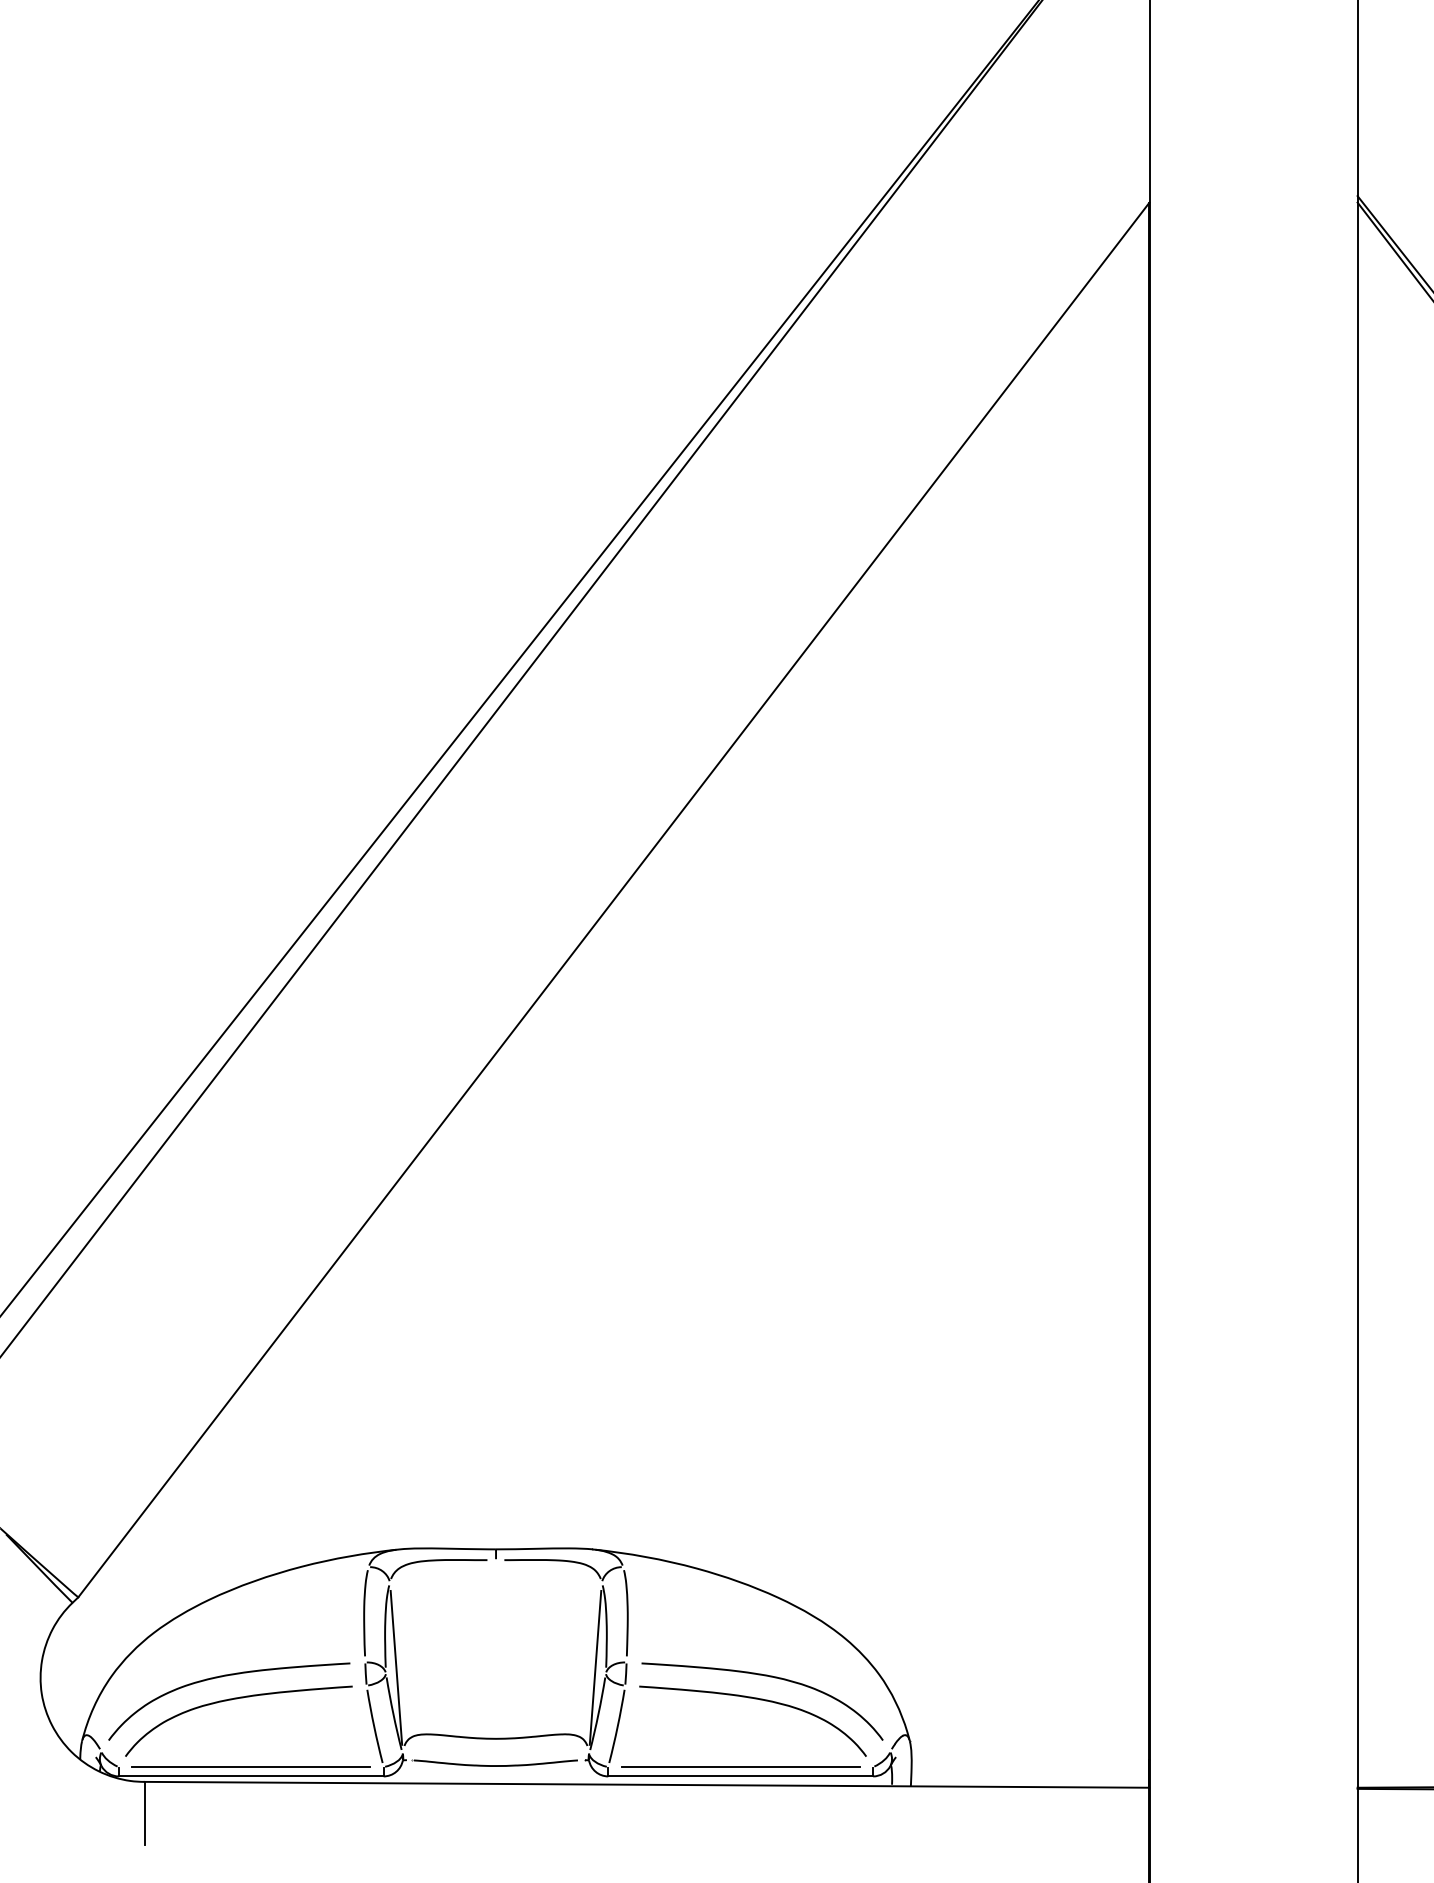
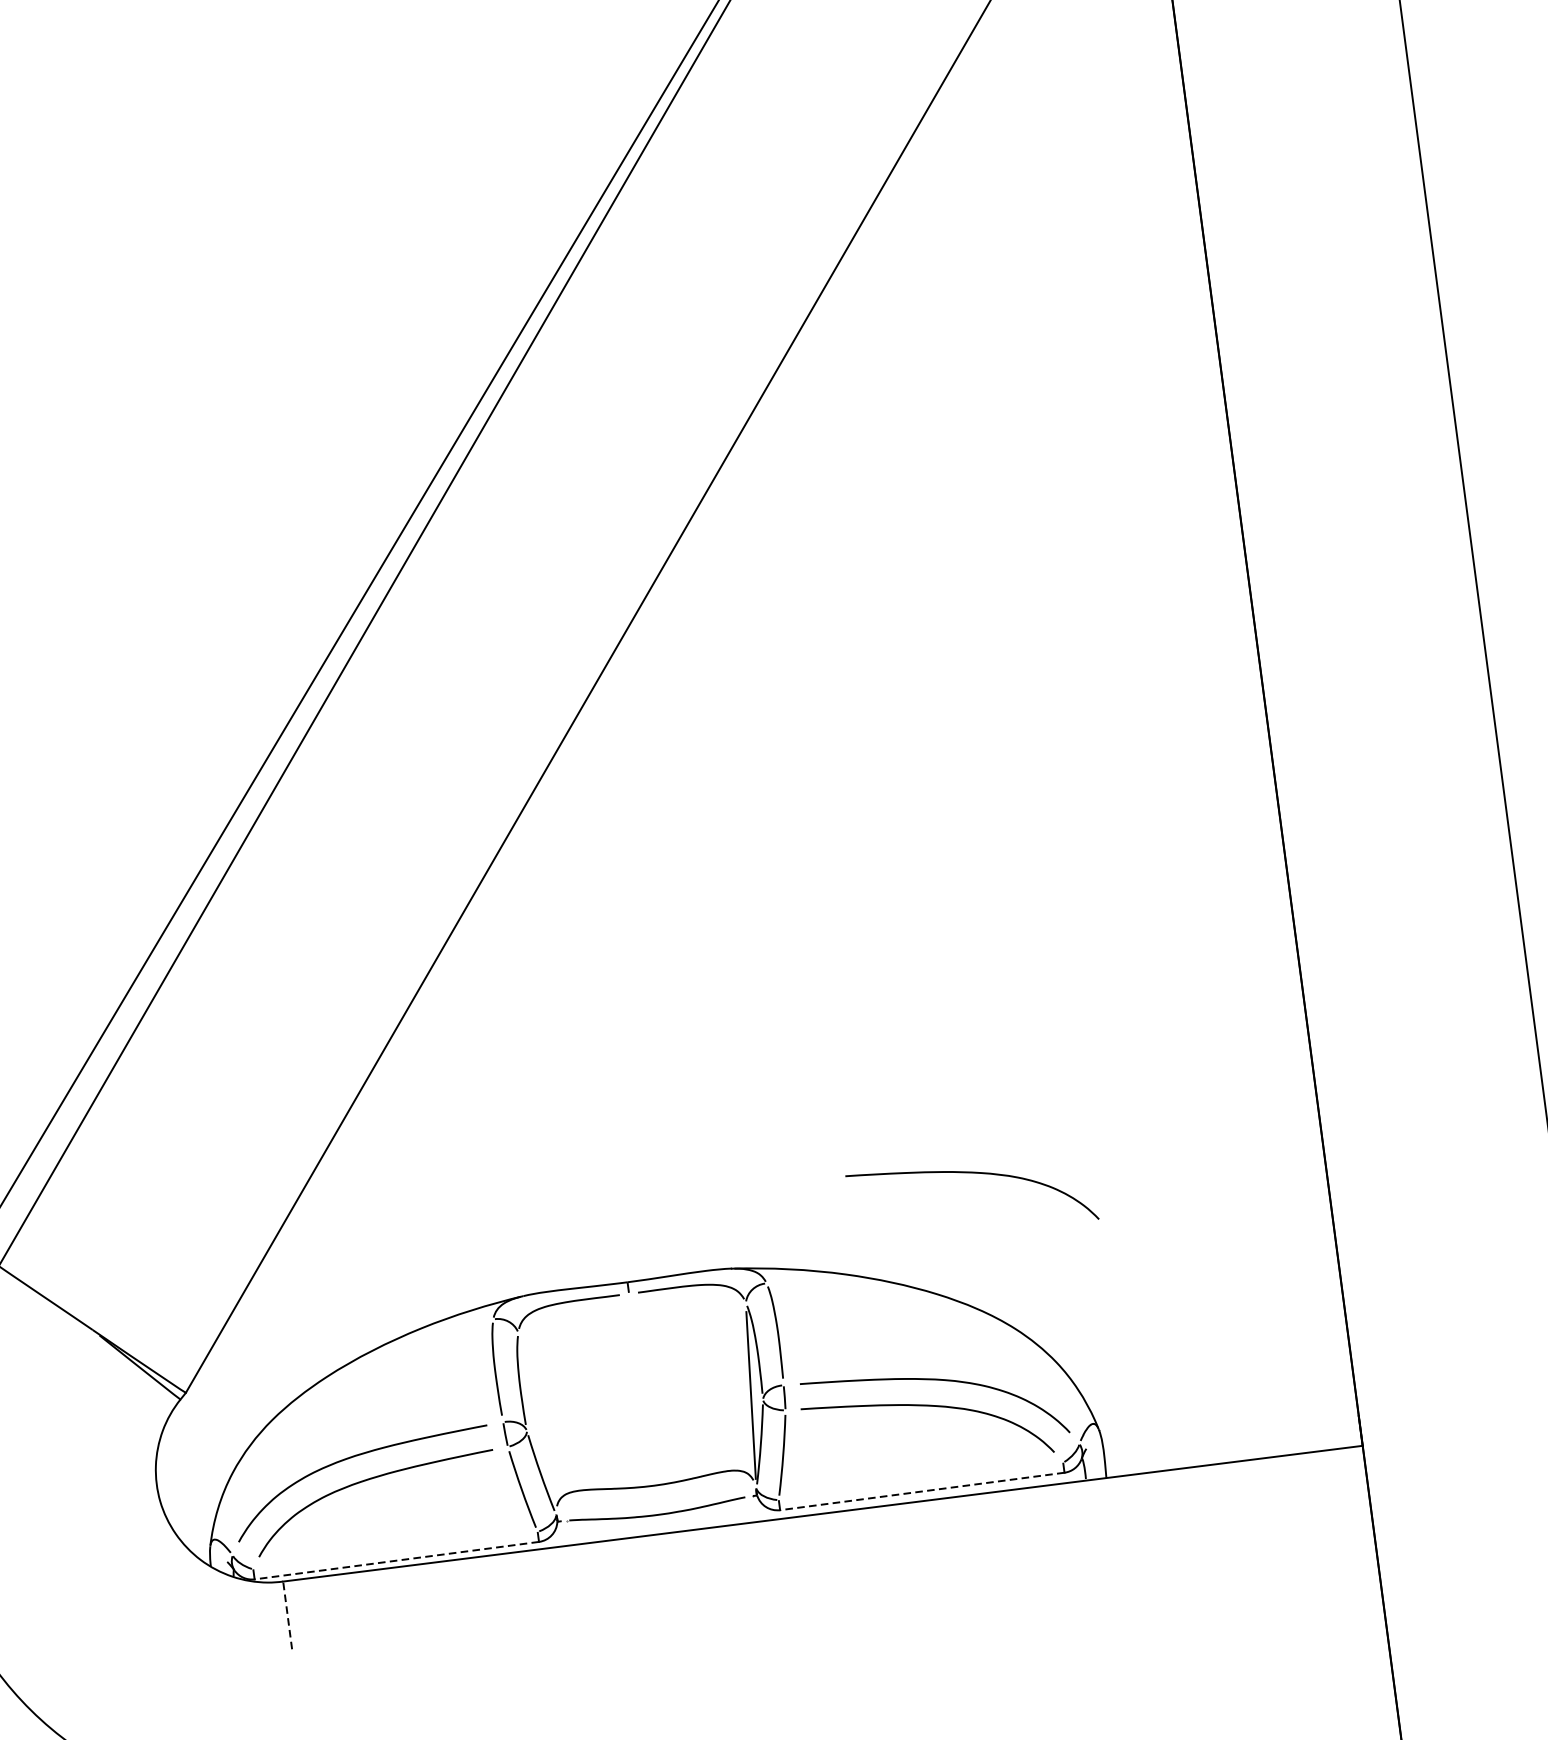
curve: (823, 1491) -> (970, 1173), added
line: (396, 1667) -> (537, 1423), removed
line: (250, 1767) -> (394, 1551), removed
line: (740, 1767) -> (920, 1481), removed
line: (250, 1776) -> (396, 1560), solid -> dashed
line: (740, 1776) -> (922, 1491), solid -> dashed
line: (144, 1813) -> (287, 1615), solid -> dashed

